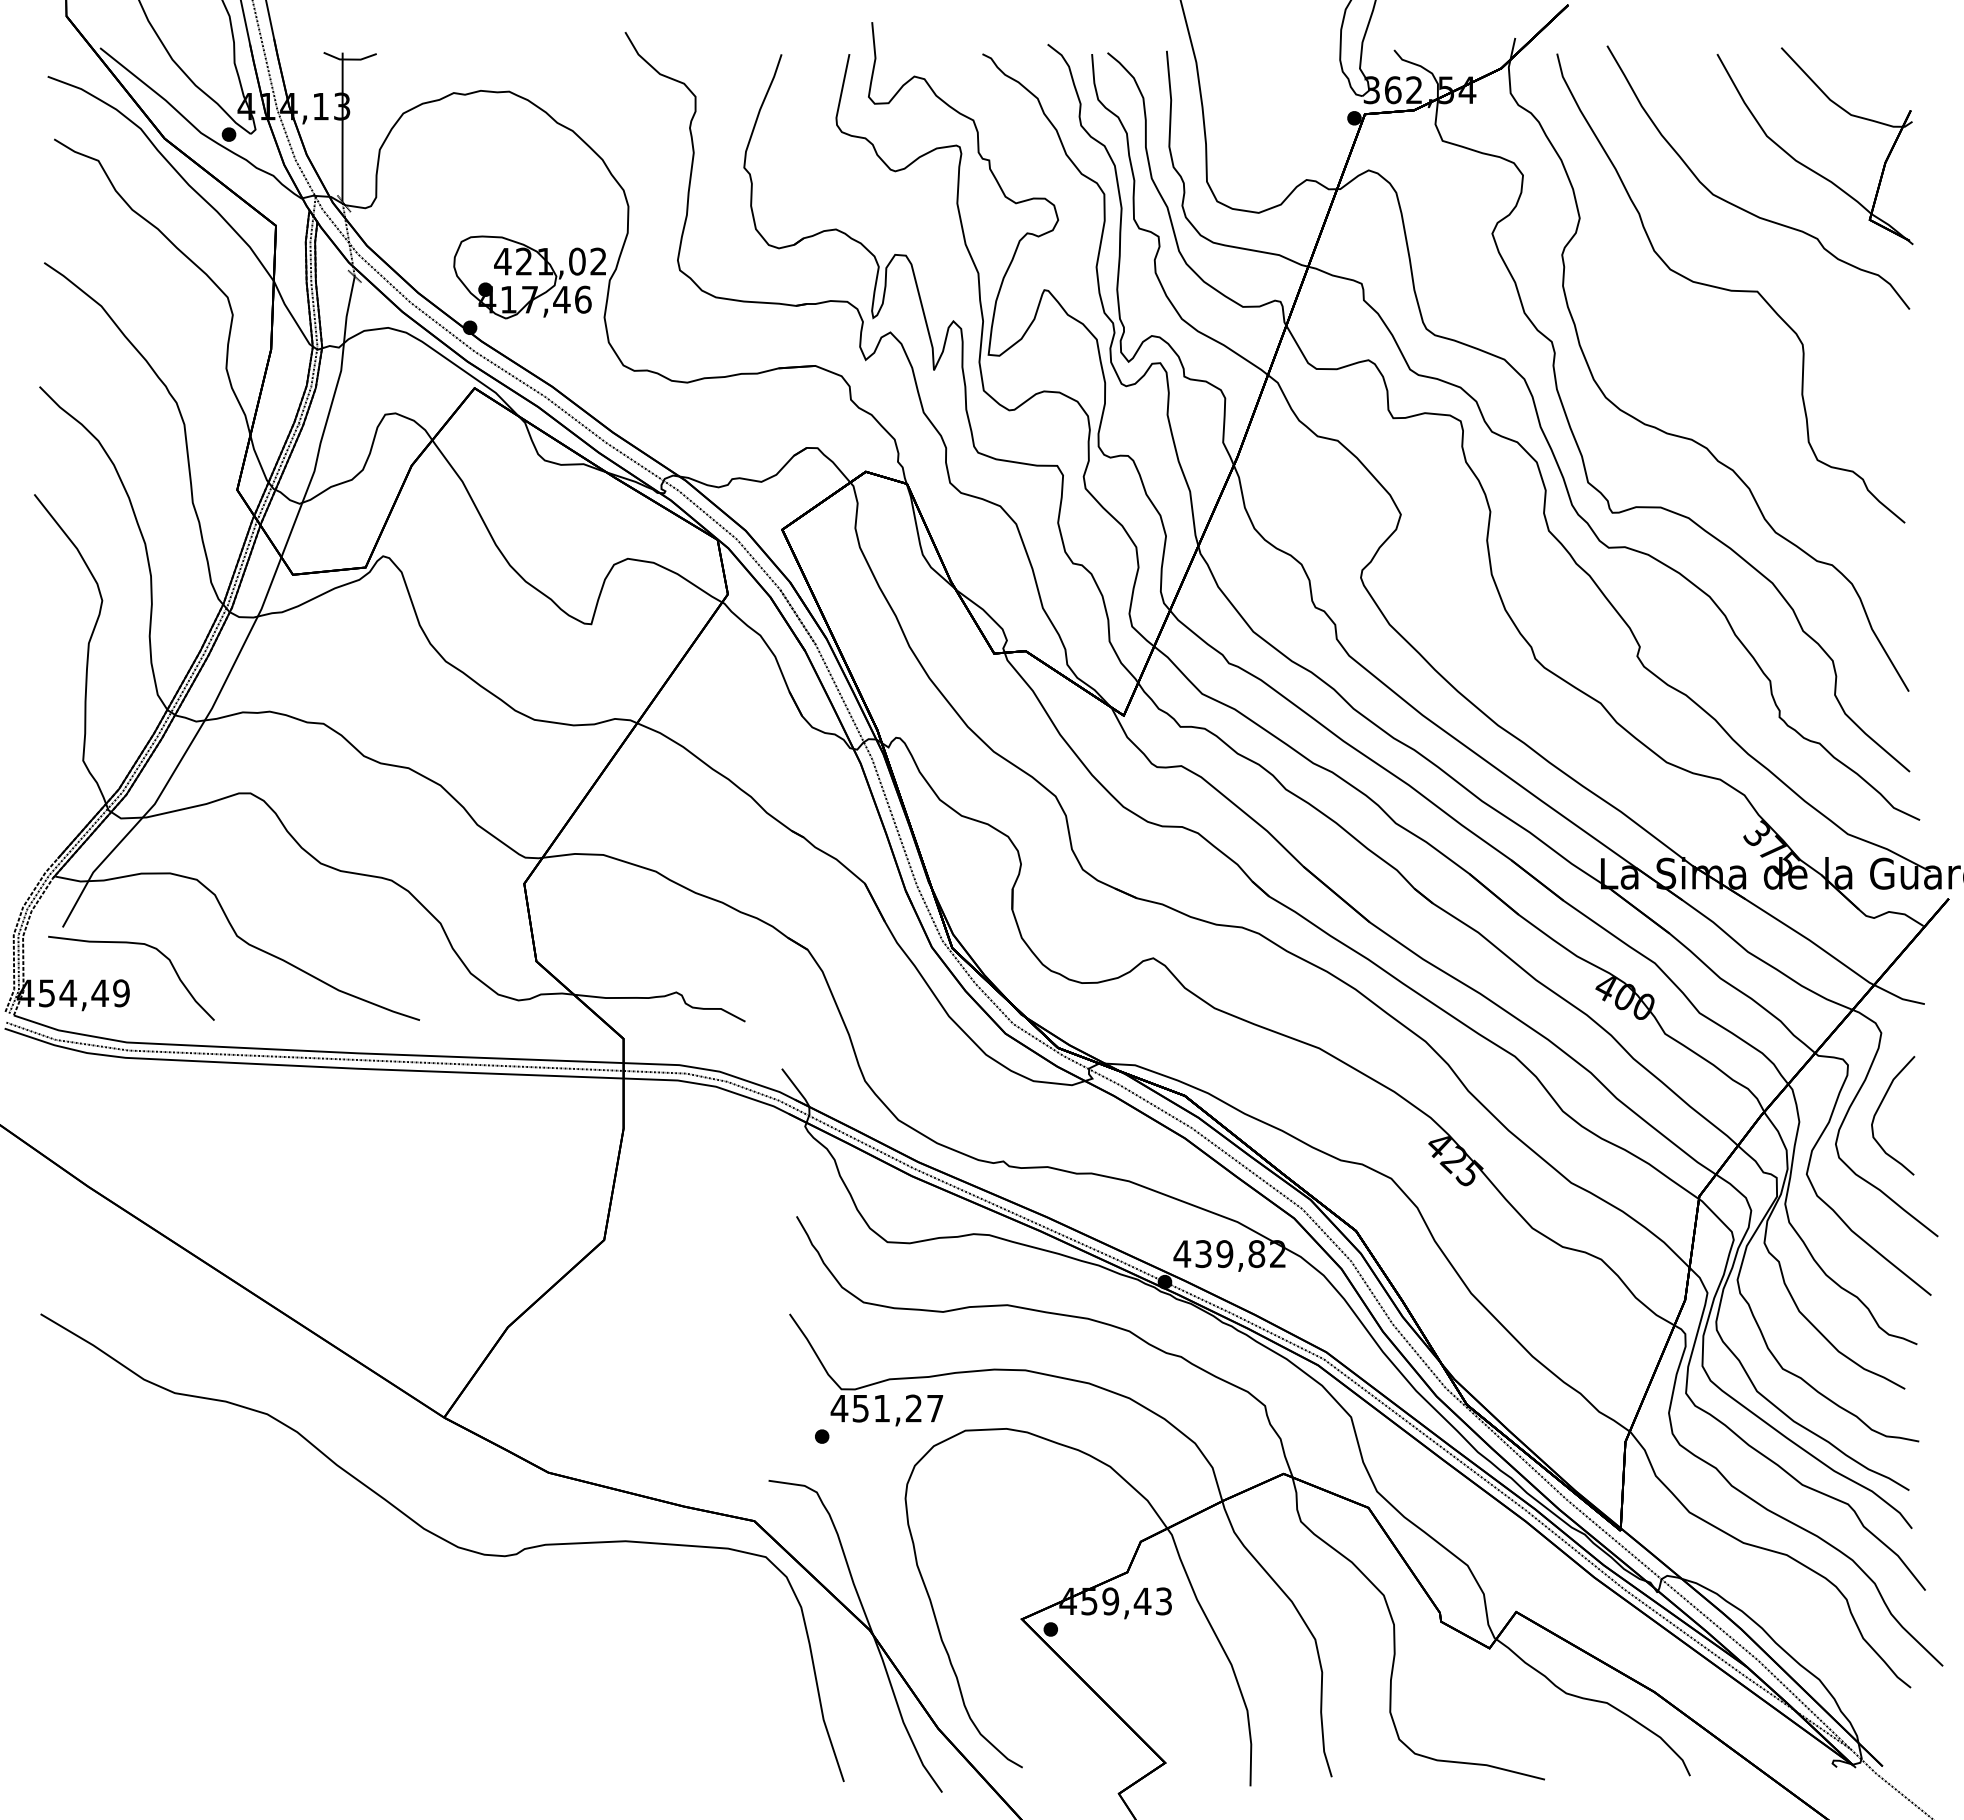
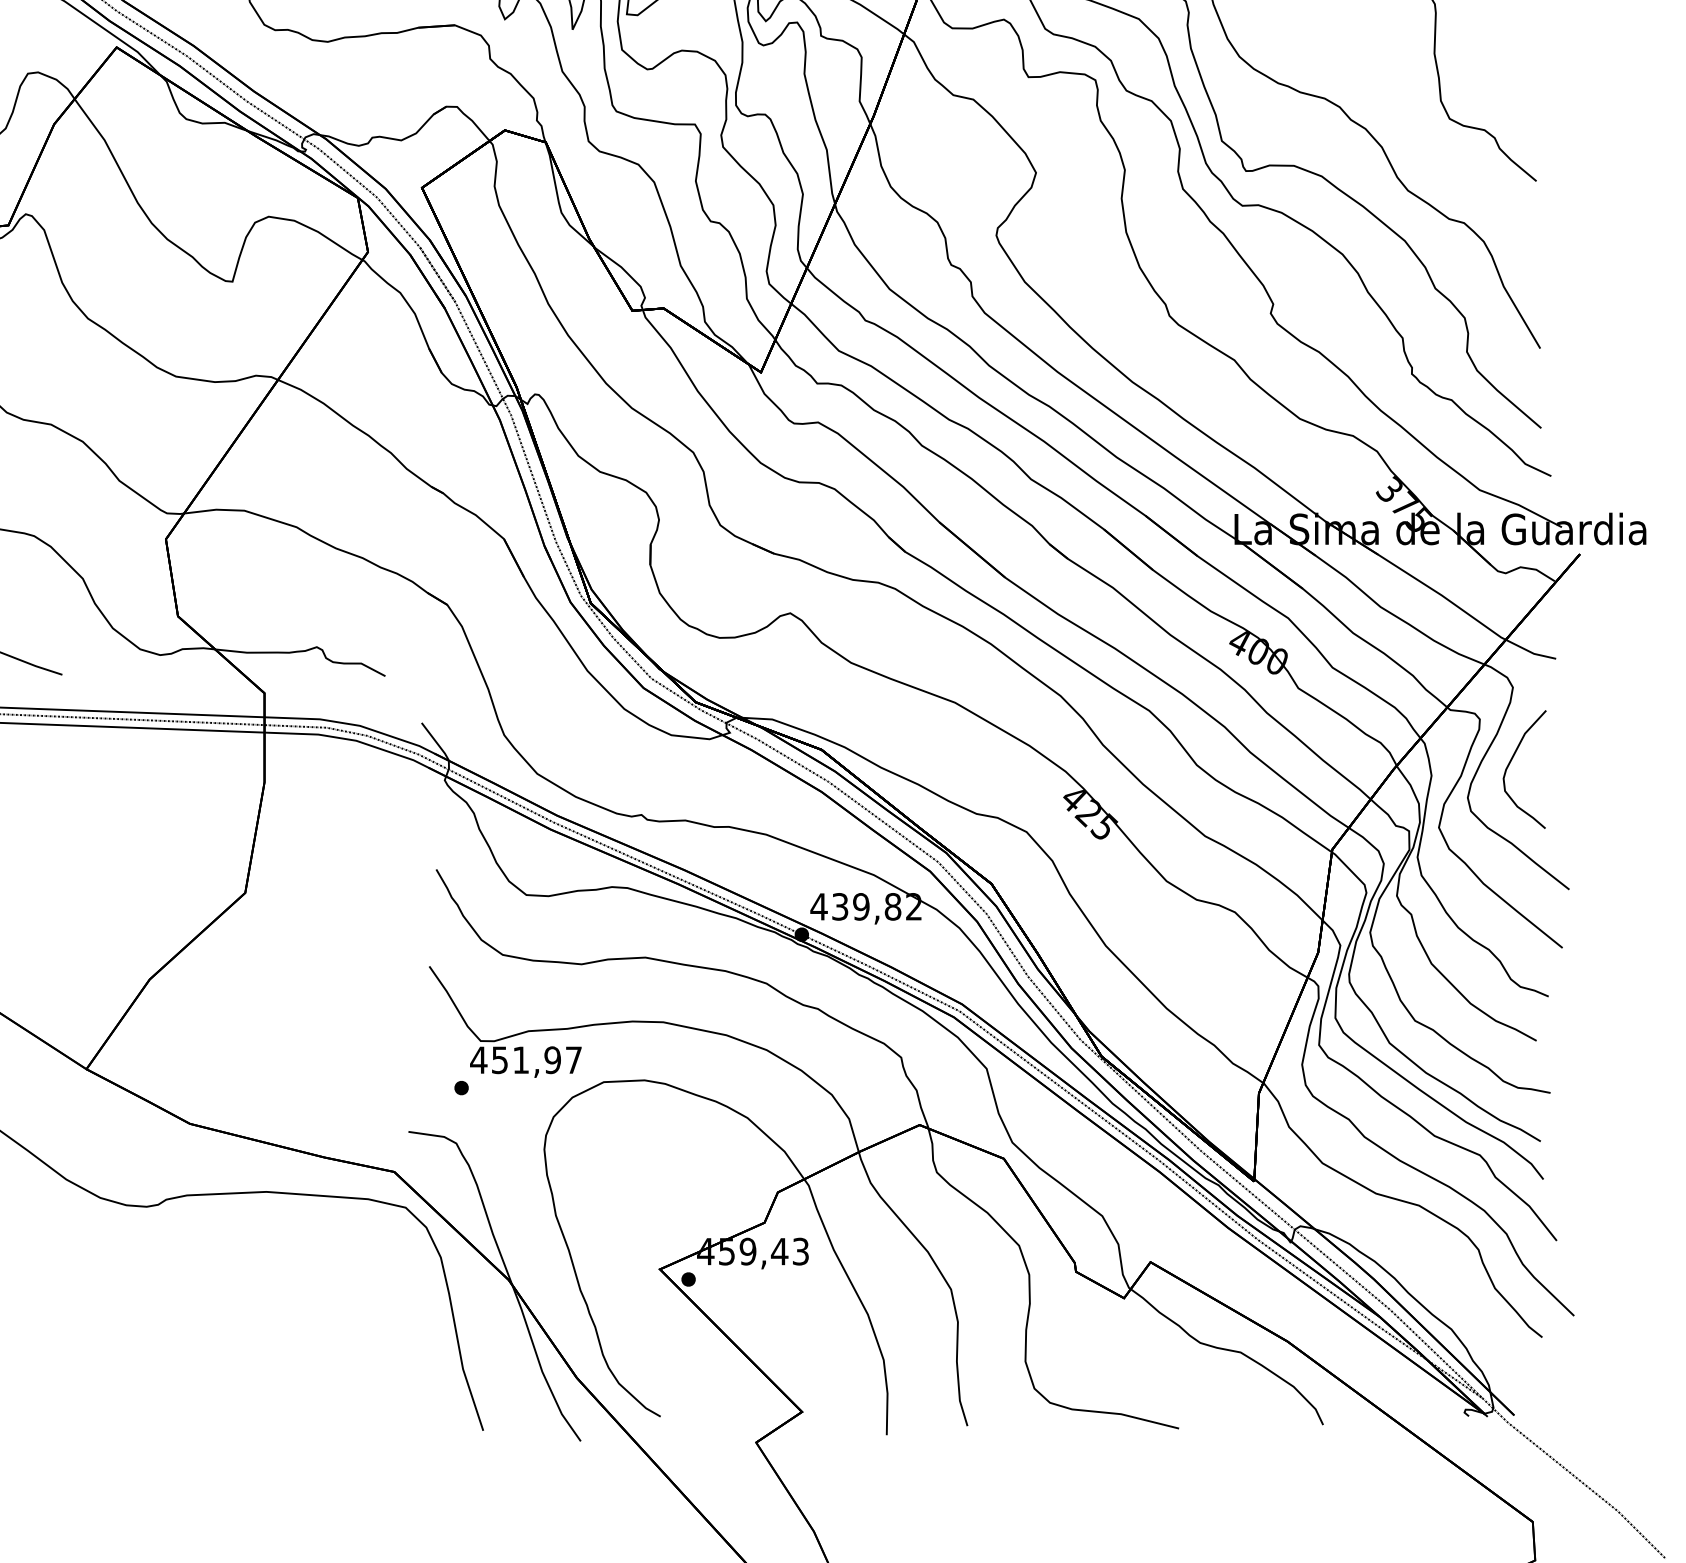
text: (913, 1408) -> (552, 1060), 451,27 -> 451,97

